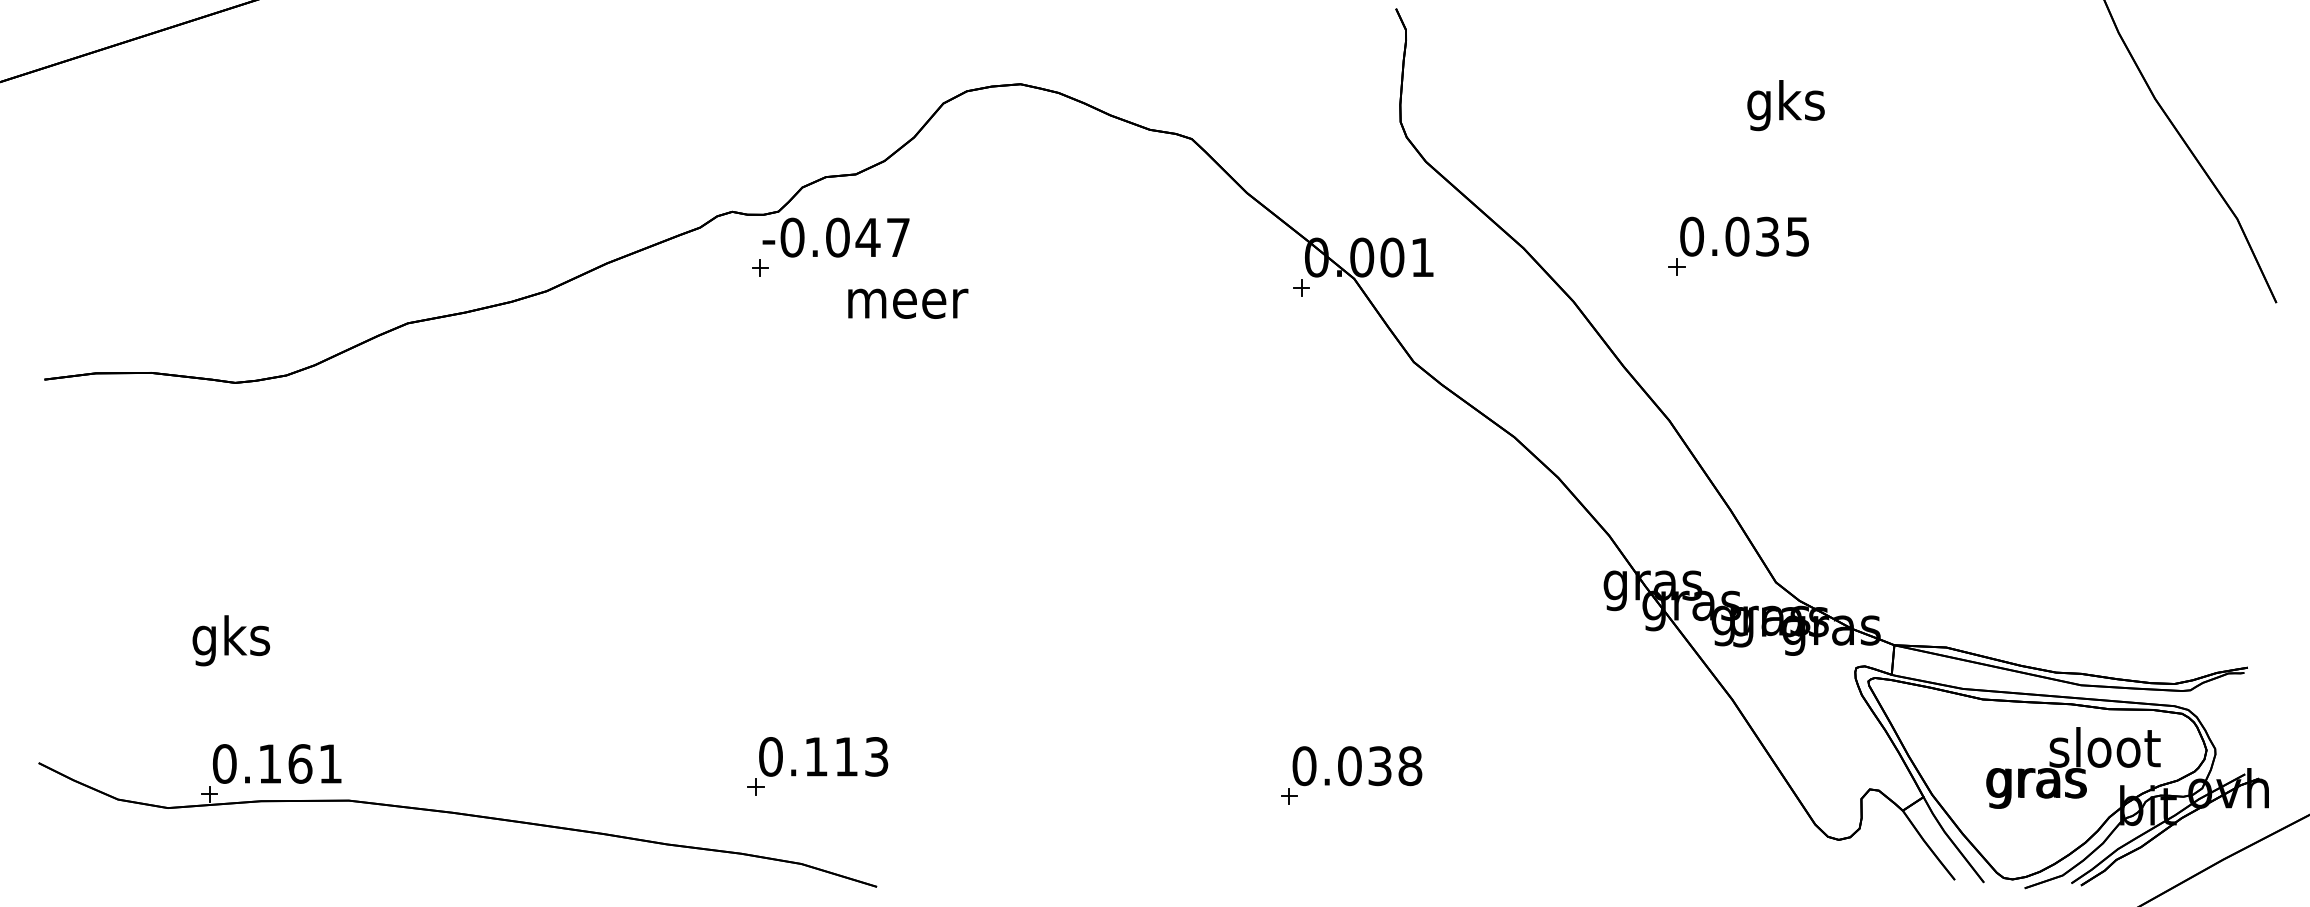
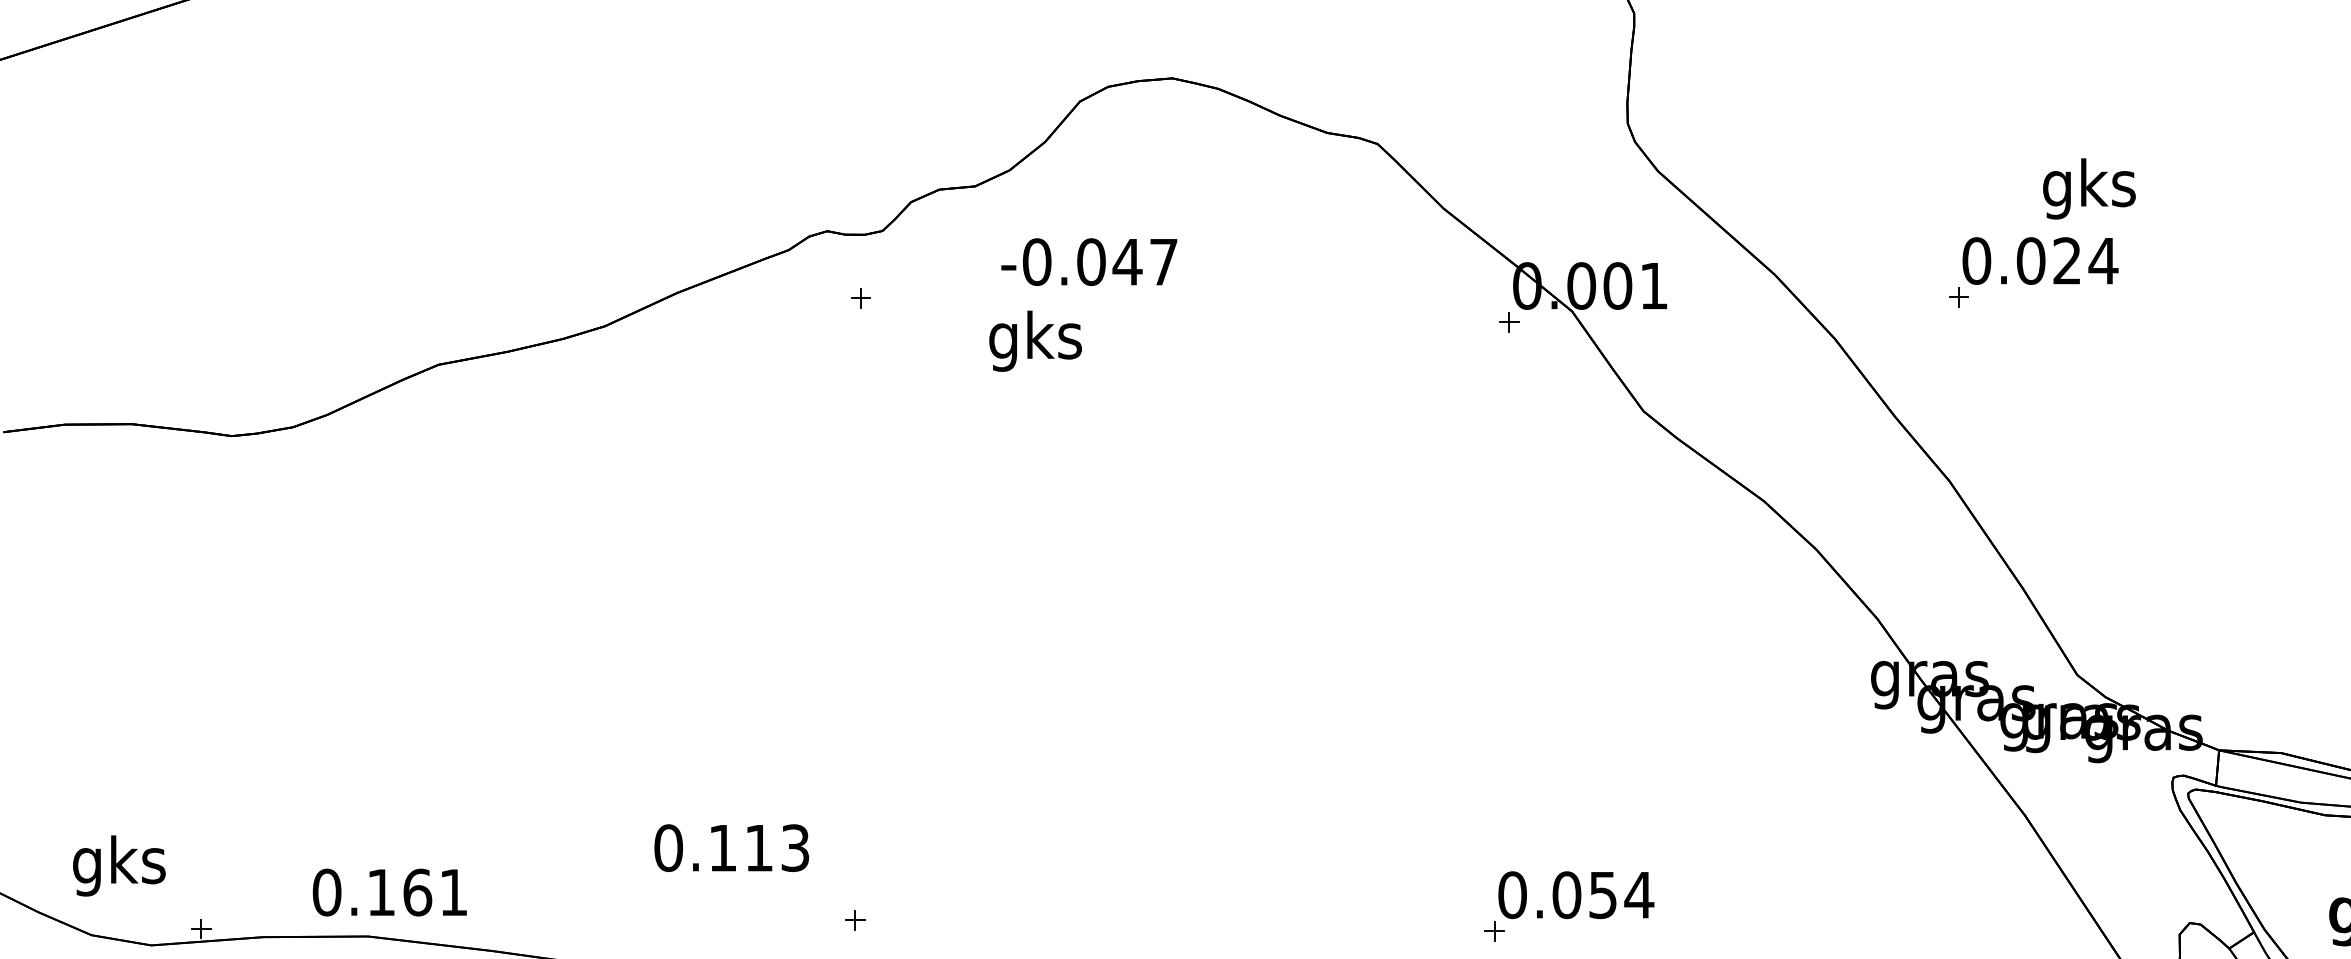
text: (1785, 105) -> (2088, 188), moved
text: (1783, 236) -> (2086, 260), 0.035 -> 0.024
text: (835, 237) -> (1088, 261), moved
text: (908, 303) -> (1038, 341), meer -> gks
text: (231, 640) -> (119, 865), moved
text: (823, 756) -> (731, 847), moved
text: (277, 763) -> (390, 891), moved
text: (1395, 766) -> (1621, 895), 0.038 -> 0.054

